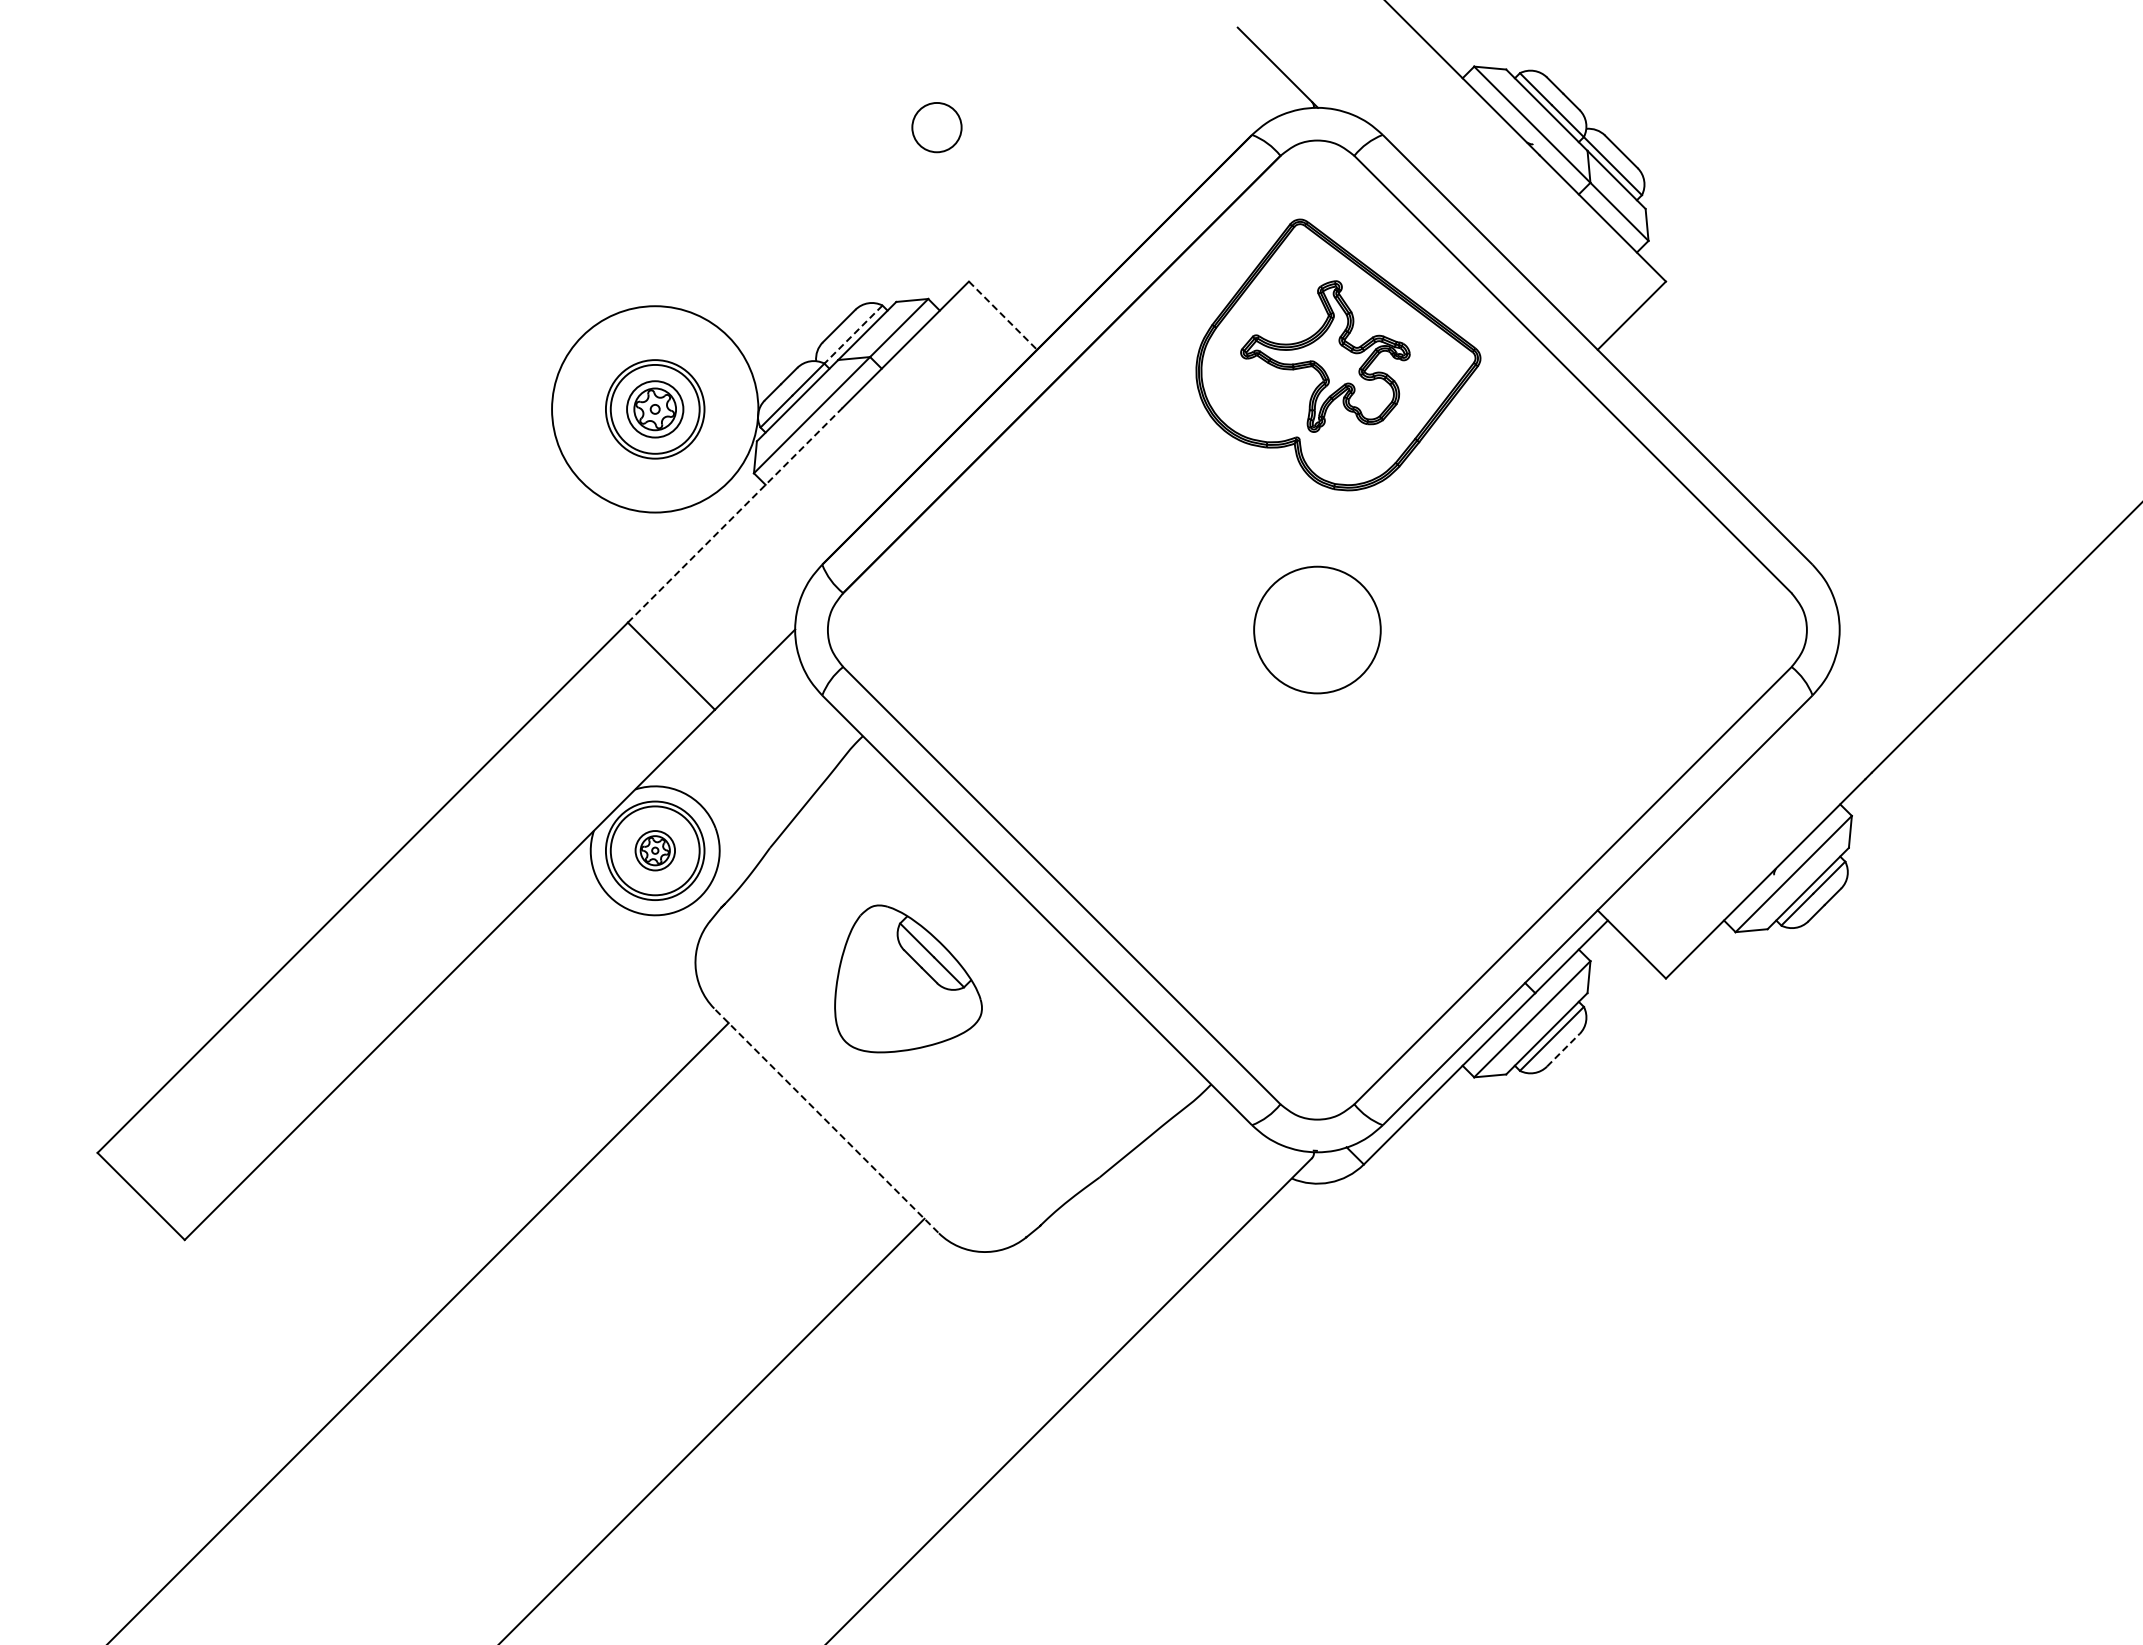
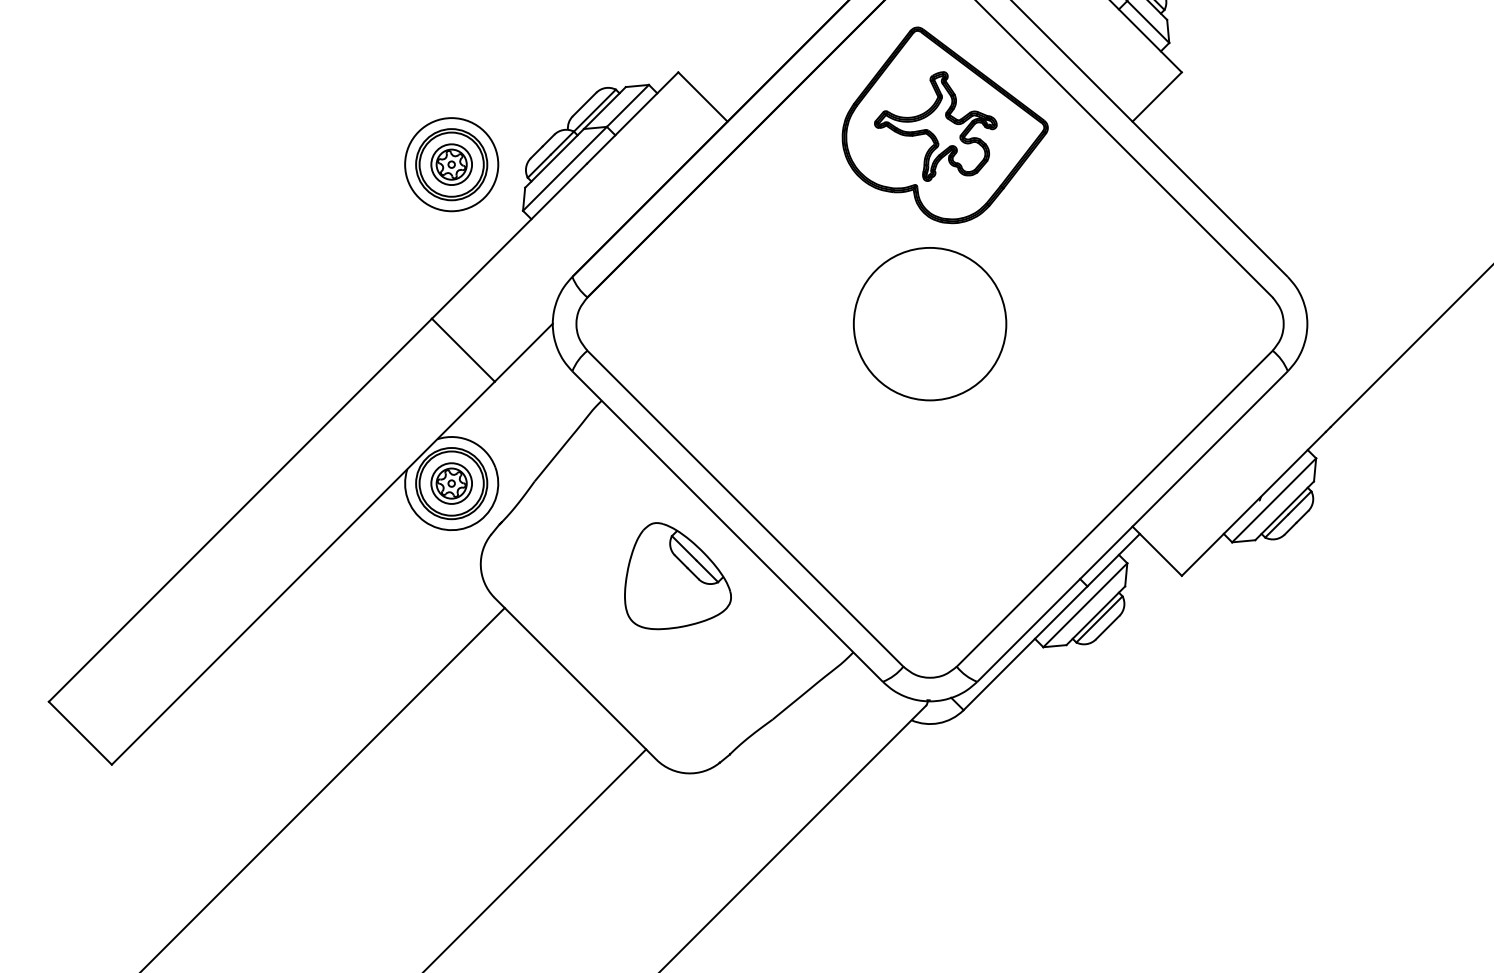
line: (1003, 316) -> (703, 97), dashed -> solid
line: (853, 334) -> (594, 110), dashed -> solid
circle: (654, 408) -> (451, 164), size x0.62
line: (735, 515) -> (509, 241), dashed -> solid
circle: (1317, 629) -> (930, 323), size x1.67
part: (655, 850) -> (451, 483), size x1.43
part: (908, 978) -> (678, 575), moved
line: (1563, 1049) -> (1107, 627), dashed -> solid
line: (826, 1120) -> (575, 678), dashed -> solid

